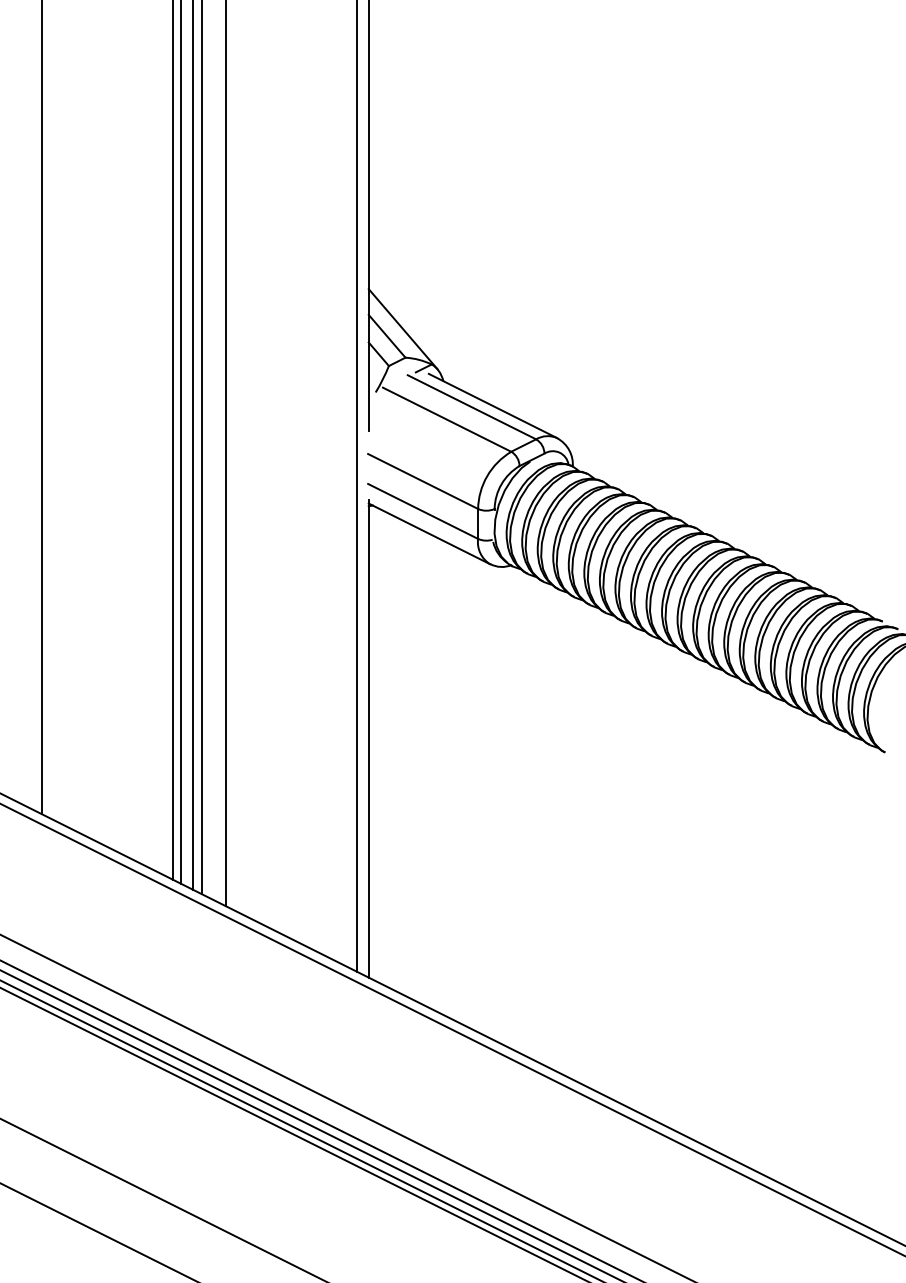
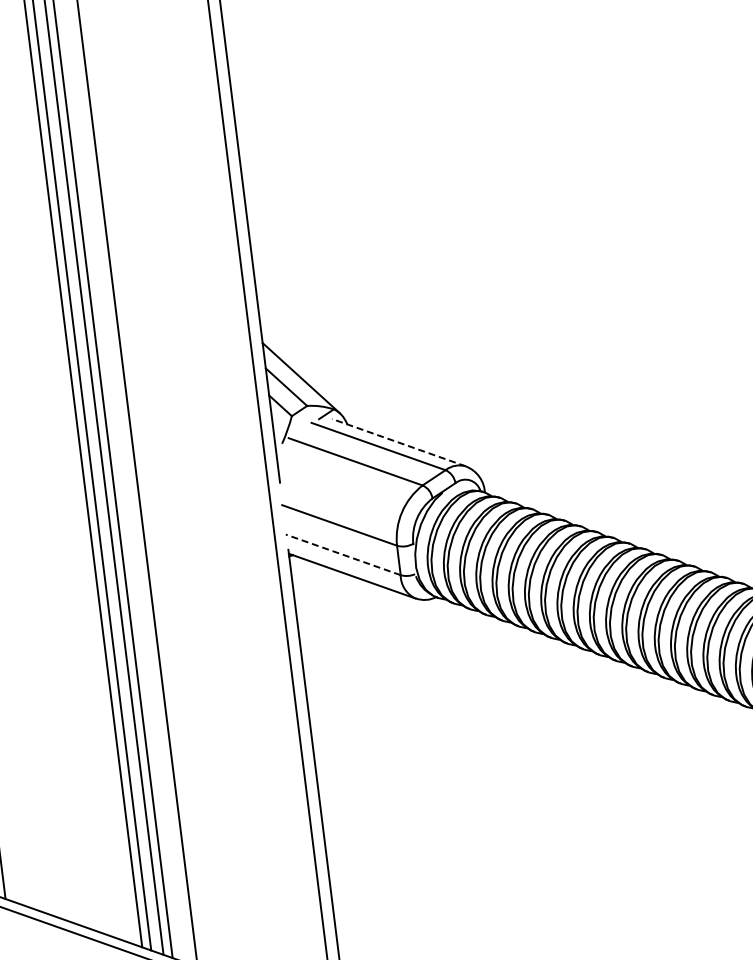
line: (492, 405) -> (398, 442), solid -> dashed
line: (422, 511) -> (342, 555), solid -> dashed

